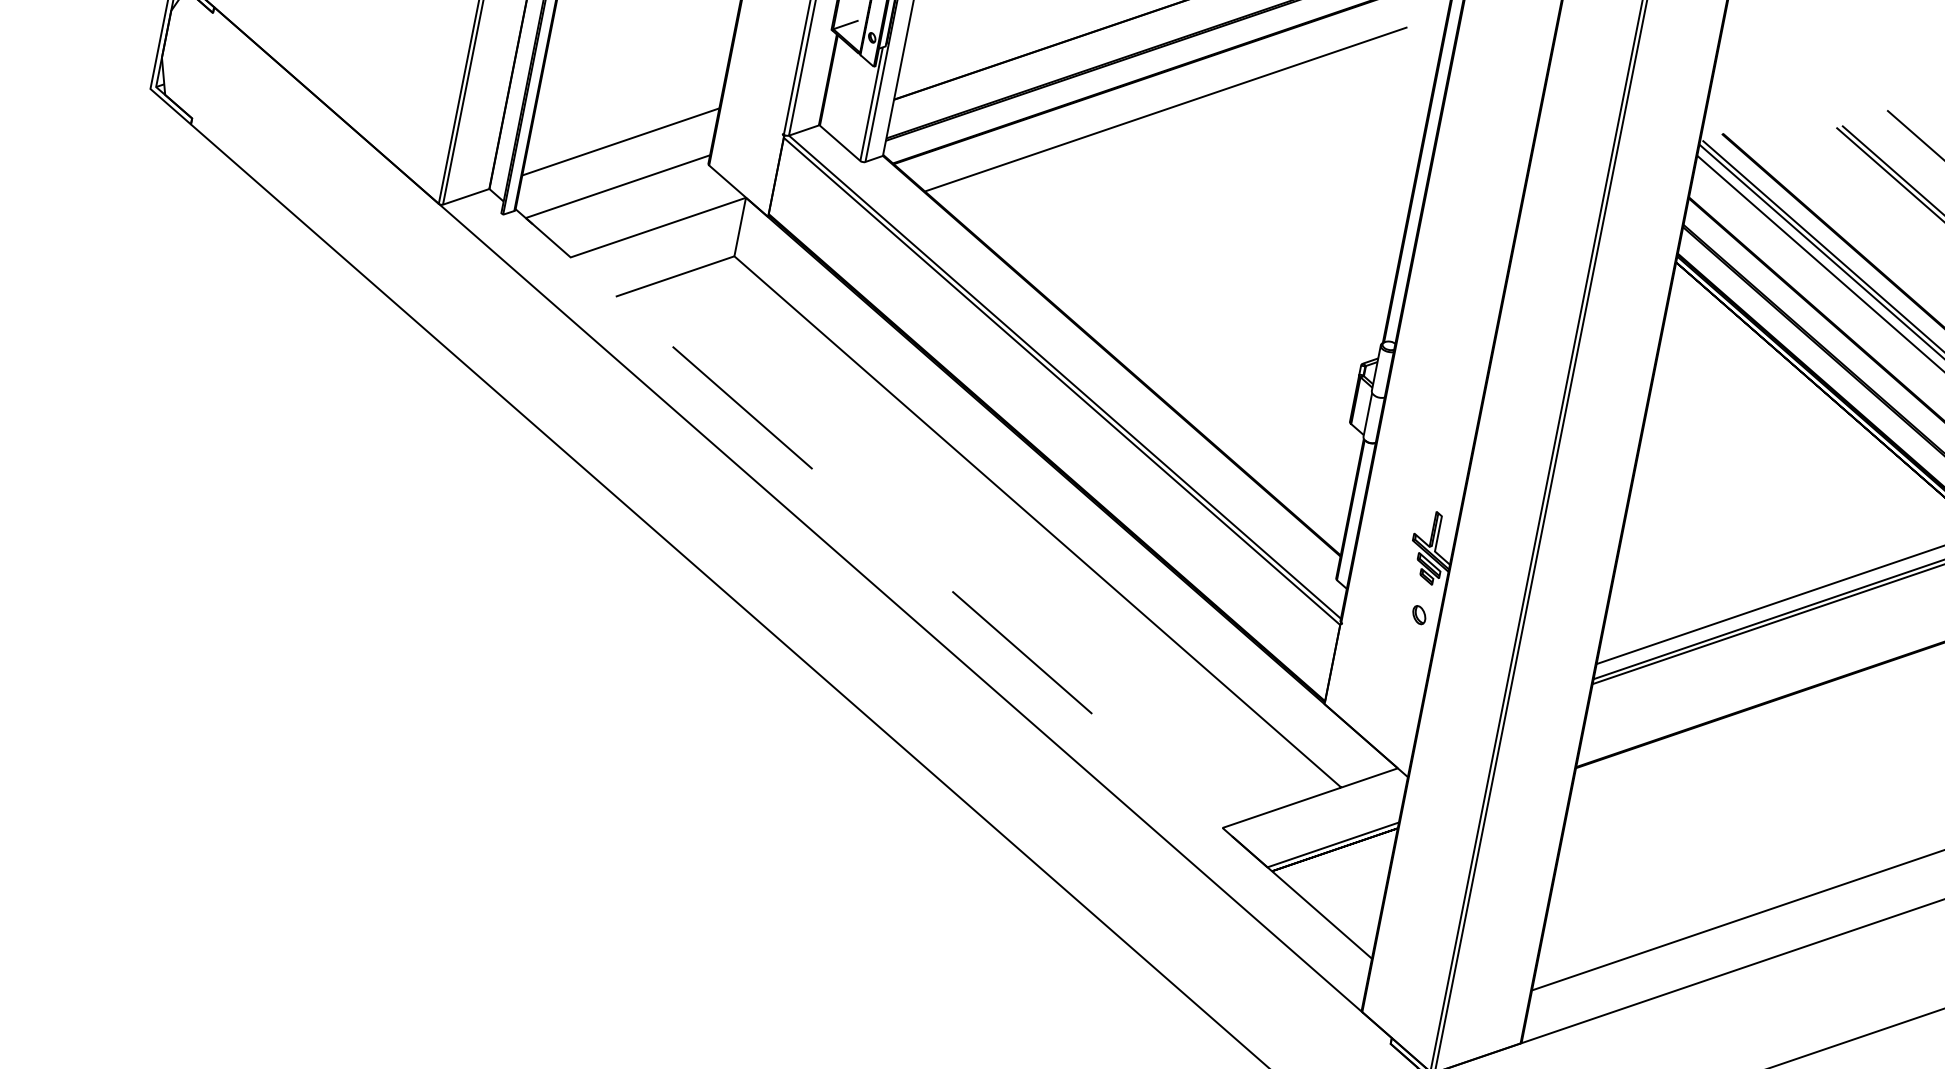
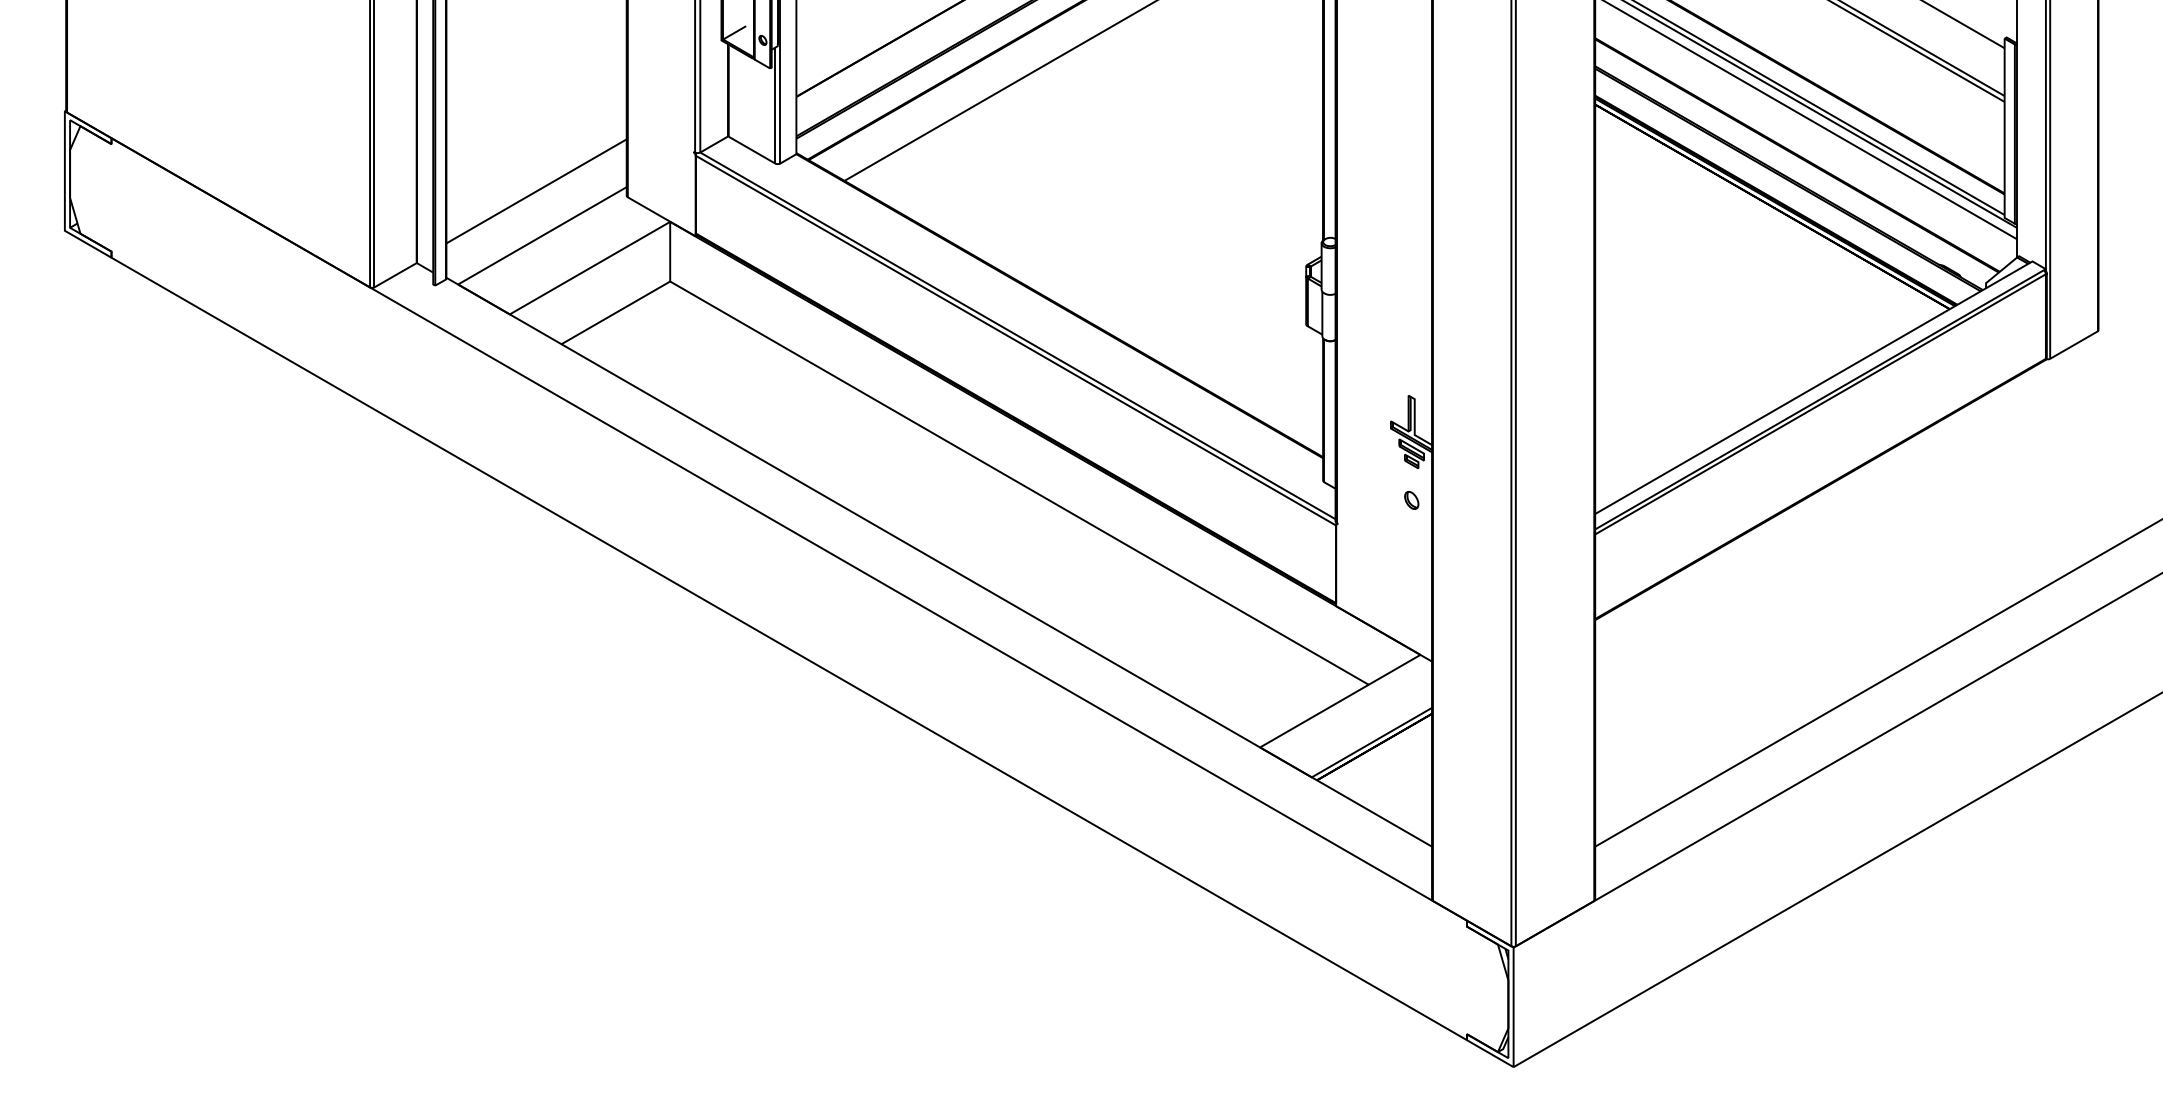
line: (944, 584) -> (939, 562), dashed -> solid

